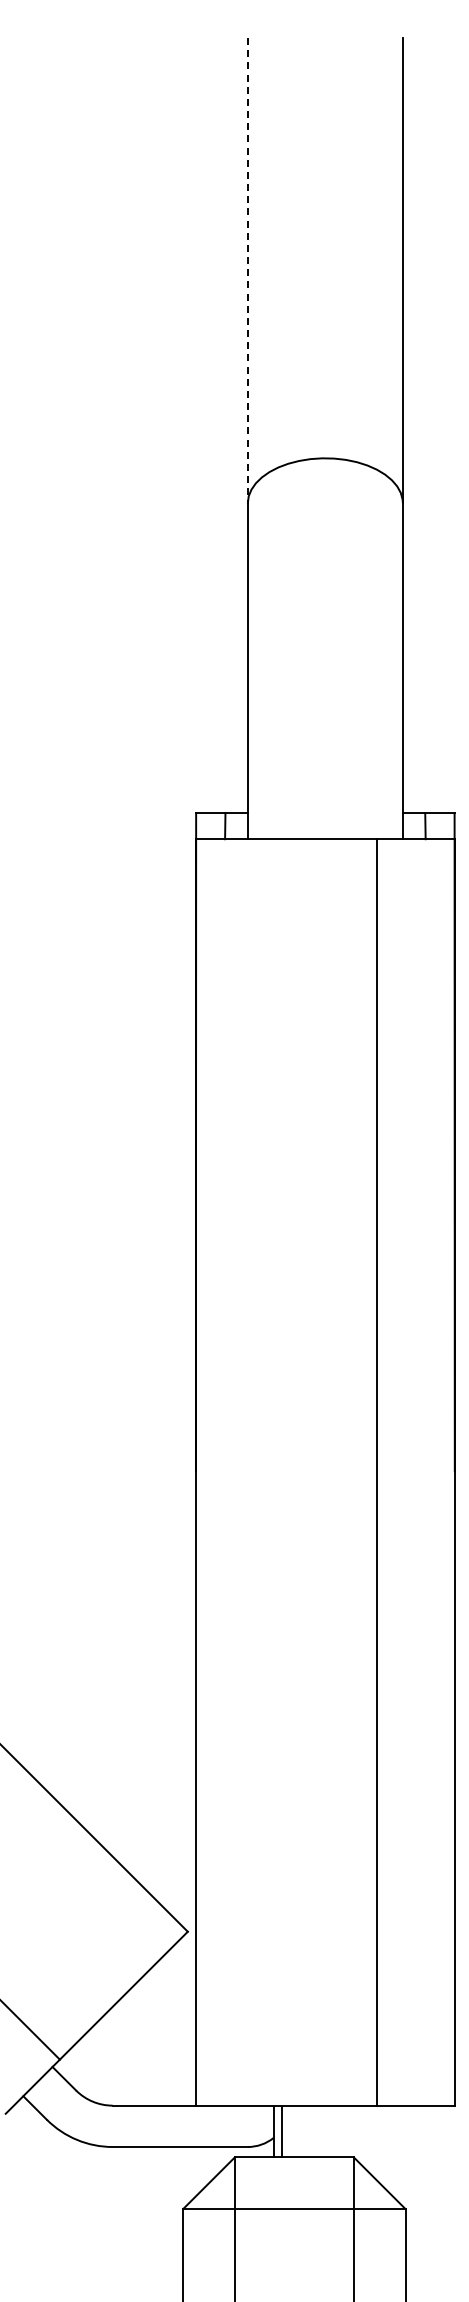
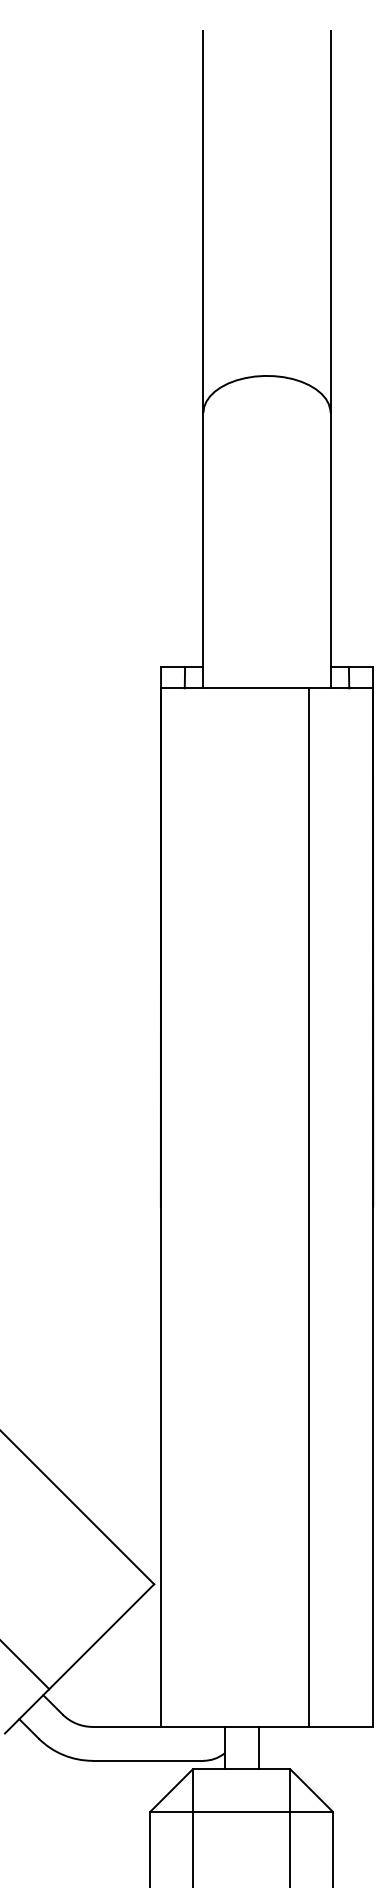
line: (247, 270) -> (203, 221), dashed -> solid
line: (282, 2131) -> (258, 1748), moved

